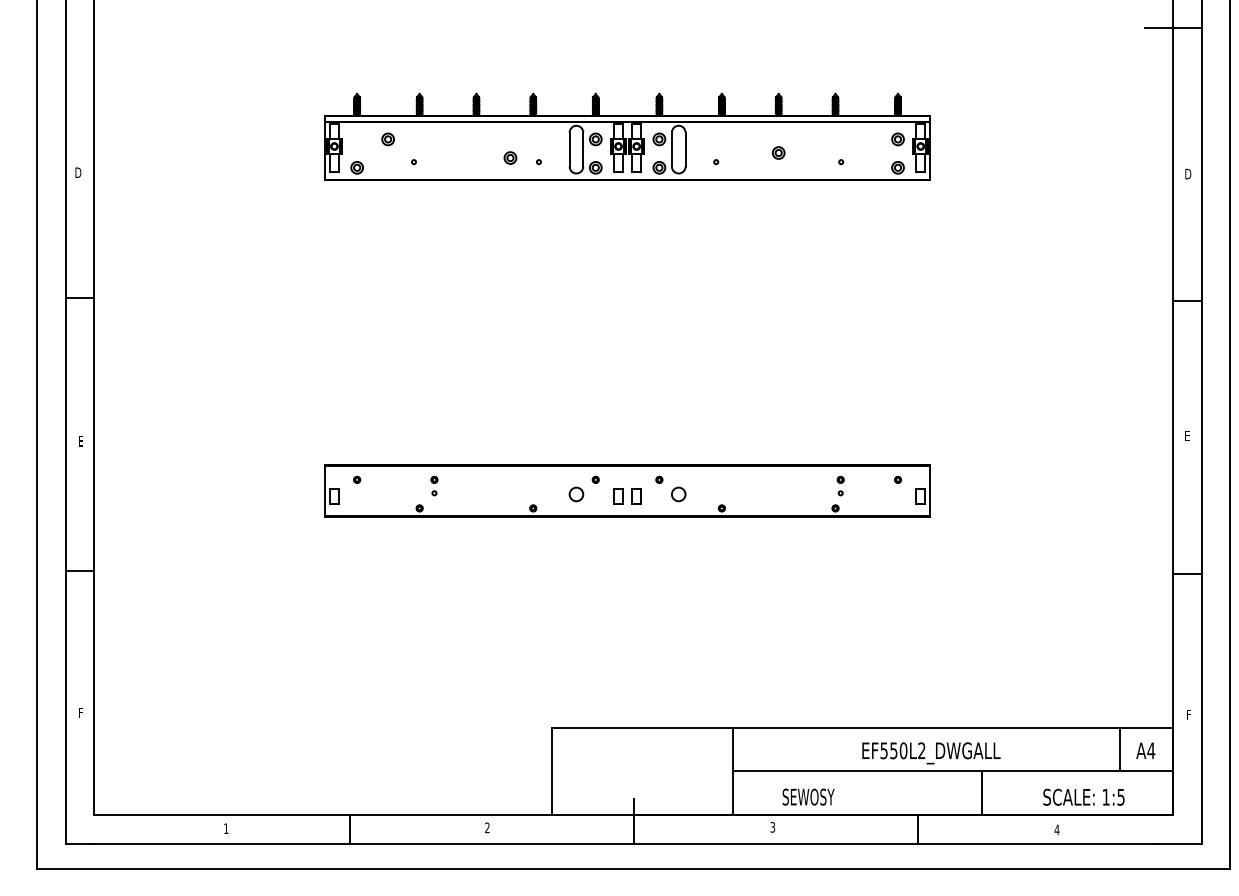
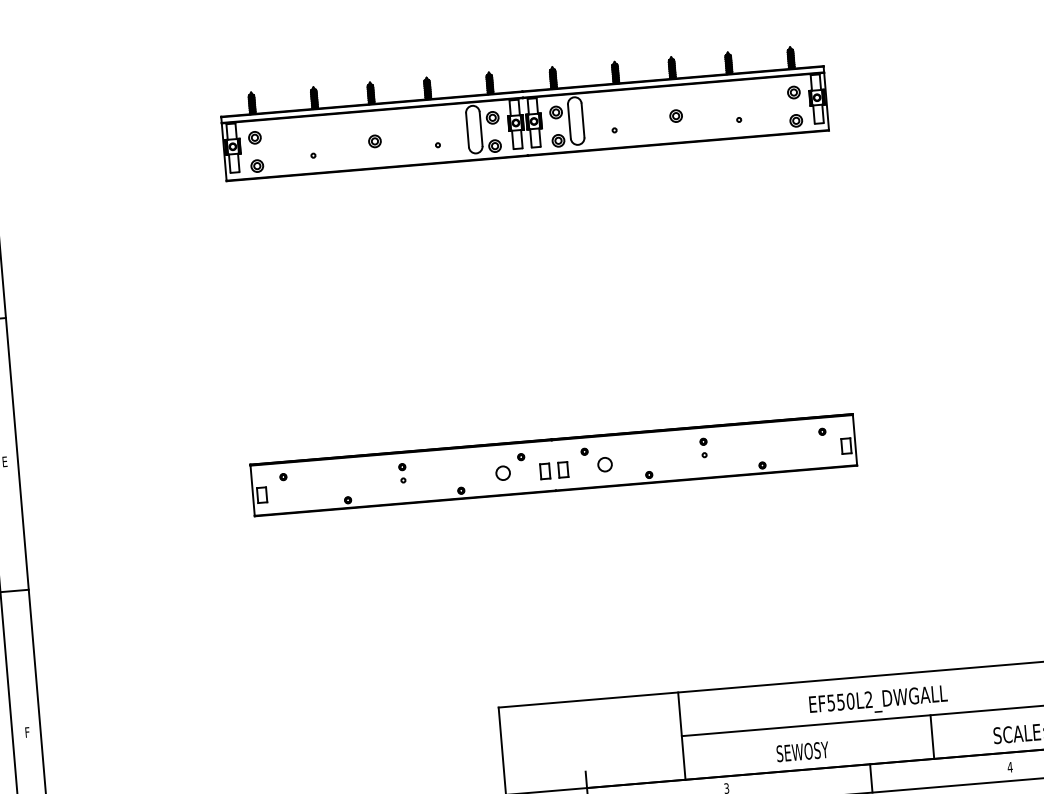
part: (387, 139) -> (254, 137), moved
part: (510, 157) -> (374, 140), moved
part: (434, 485) -> (402, 472), moved
part: (840, 485) -> (703, 447), moved
text: (808, 796) -> (802, 751), moved

